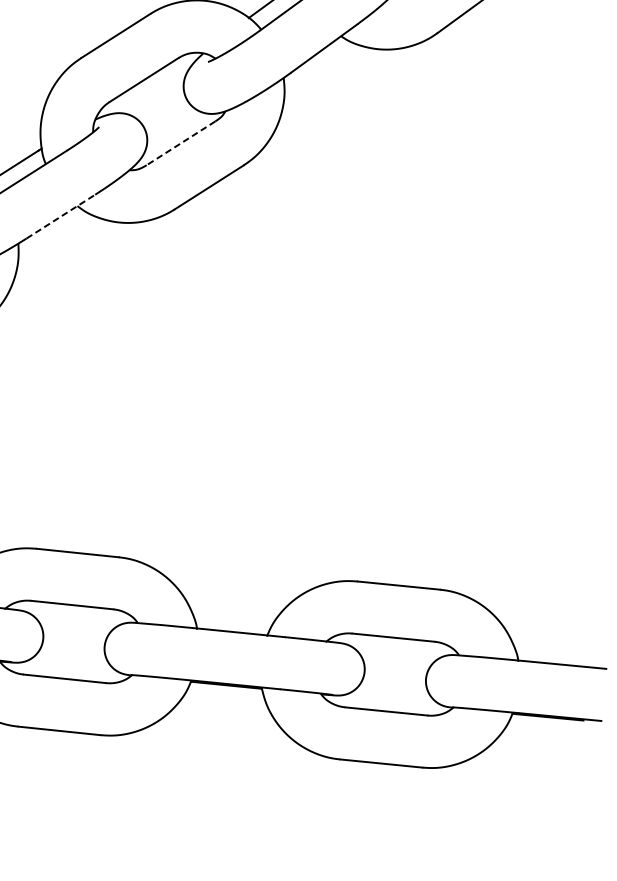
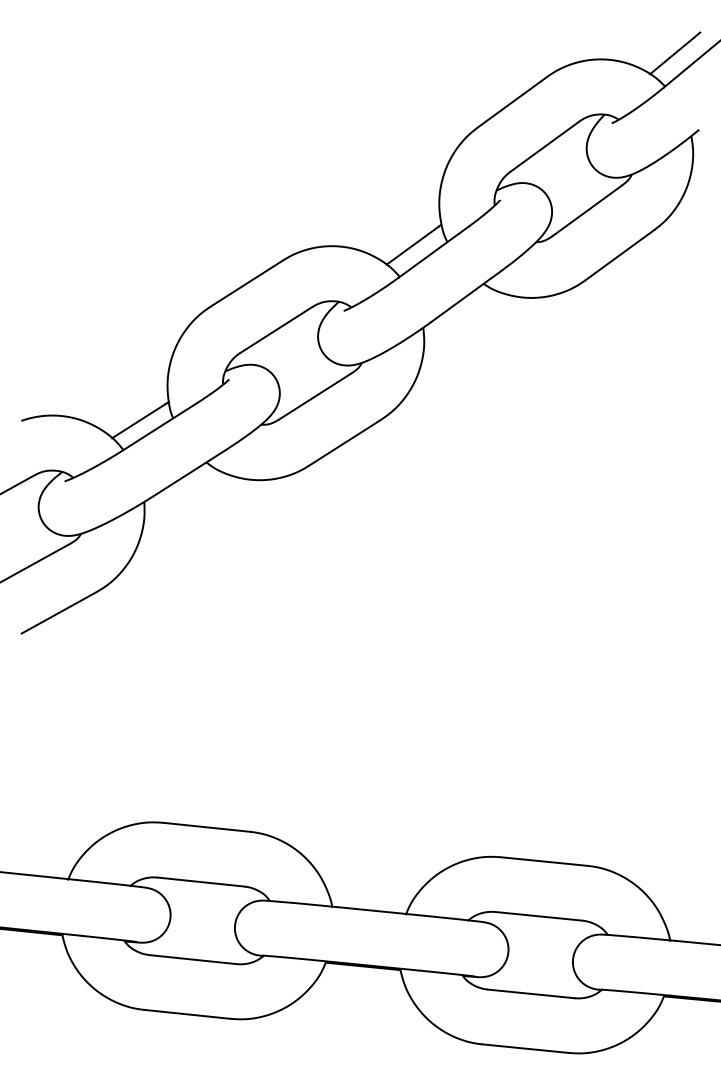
line: (181, 143) -> (315, 396), dashed -> solid
line: (61, 216) -> (189, 473), dashed -> solid

